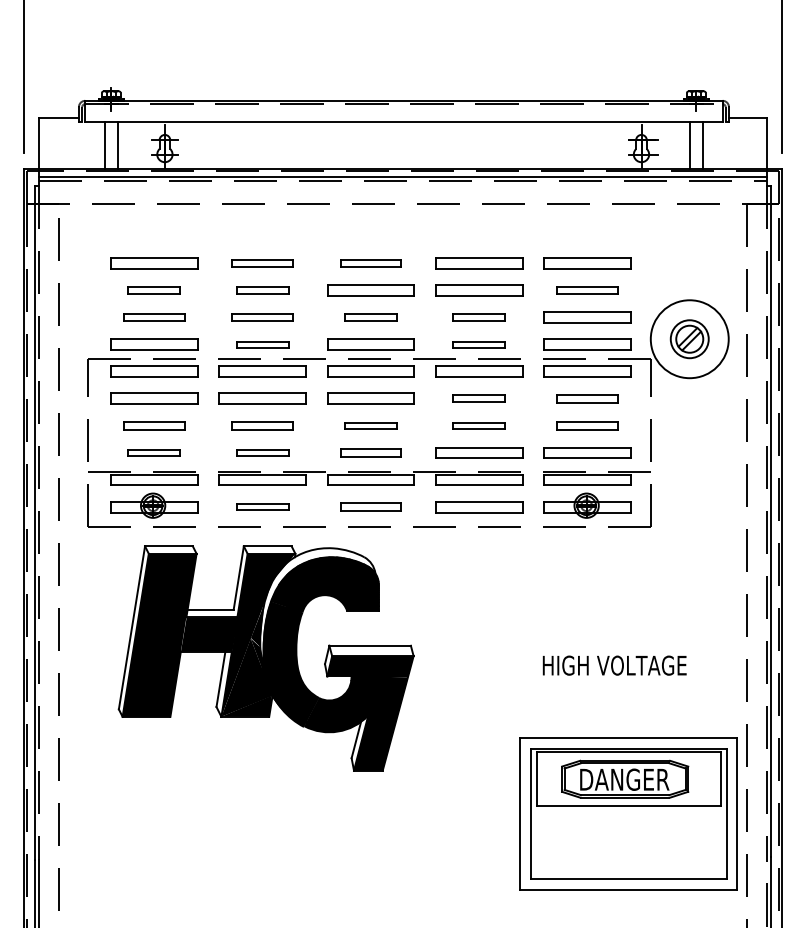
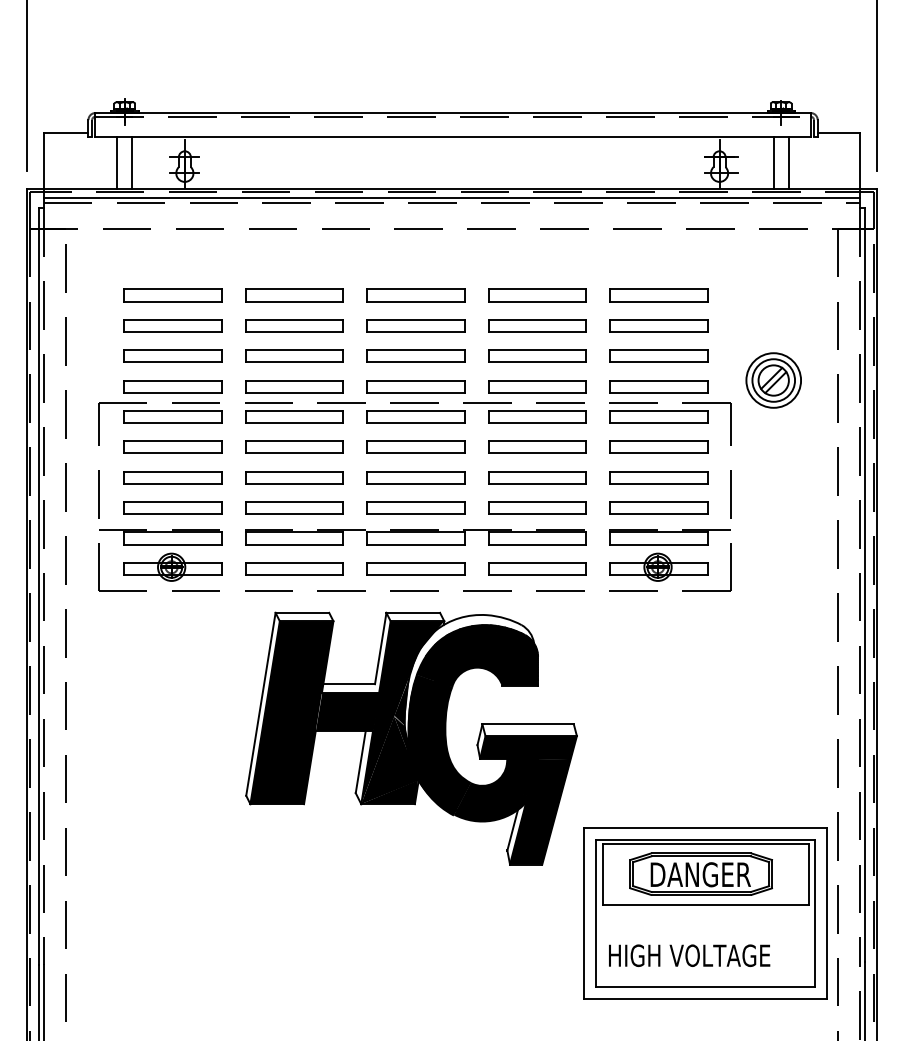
part: (262, 263) -> (294, 295), size x1.43
part: (370, 263) -> (415, 295), size x1.43
part: (153, 290) -> (172, 325), size x1.67
part: (262, 290) -> (294, 325), size x1.67
part: (587, 290) -> (658, 325), size x1.43
part: (153, 316) -> (172, 355), size x1.43
part: (262, 316) -> (294, 355), size x1.43
part: (370, 316) -> (415, 355), size x1.67
part: (479, 316) -> (537, 355), size x1.67
circle: (689, 339) -> (773, 380), size x0.62
part: (262, 344) -> (294, 386), size x1.67
part: (479, 344) -> (537, 386), size x1.67
part: (479, 398) -> (537, 446), size x1.67
part: (587, 398) -> (658, 446), size x1.43
part: (153, 425) -> (172, 477), size x1.43
part: (262, 425) -> (294, 477), size x1.43
part: (370, 425) -> (415, 477), size x1.67
part: (479, 425) -> (537, 477), size x1.67
part: (587, 425) -> (658, 477), size x1.43
part: (153, 452) -> (172, 507), size x1.67
part: (262, 452) -> (294, 507), size x1.67
part: (370, 452) -> (415, 507), size x1.43
part: (262, 506) -> (294, 568), size x1.67
part: (370, 506) -> (415, 568), size x1.43
part: (266, 658) -> (411, 738), moved
text: (614, 665) -> (689, 955), moved

